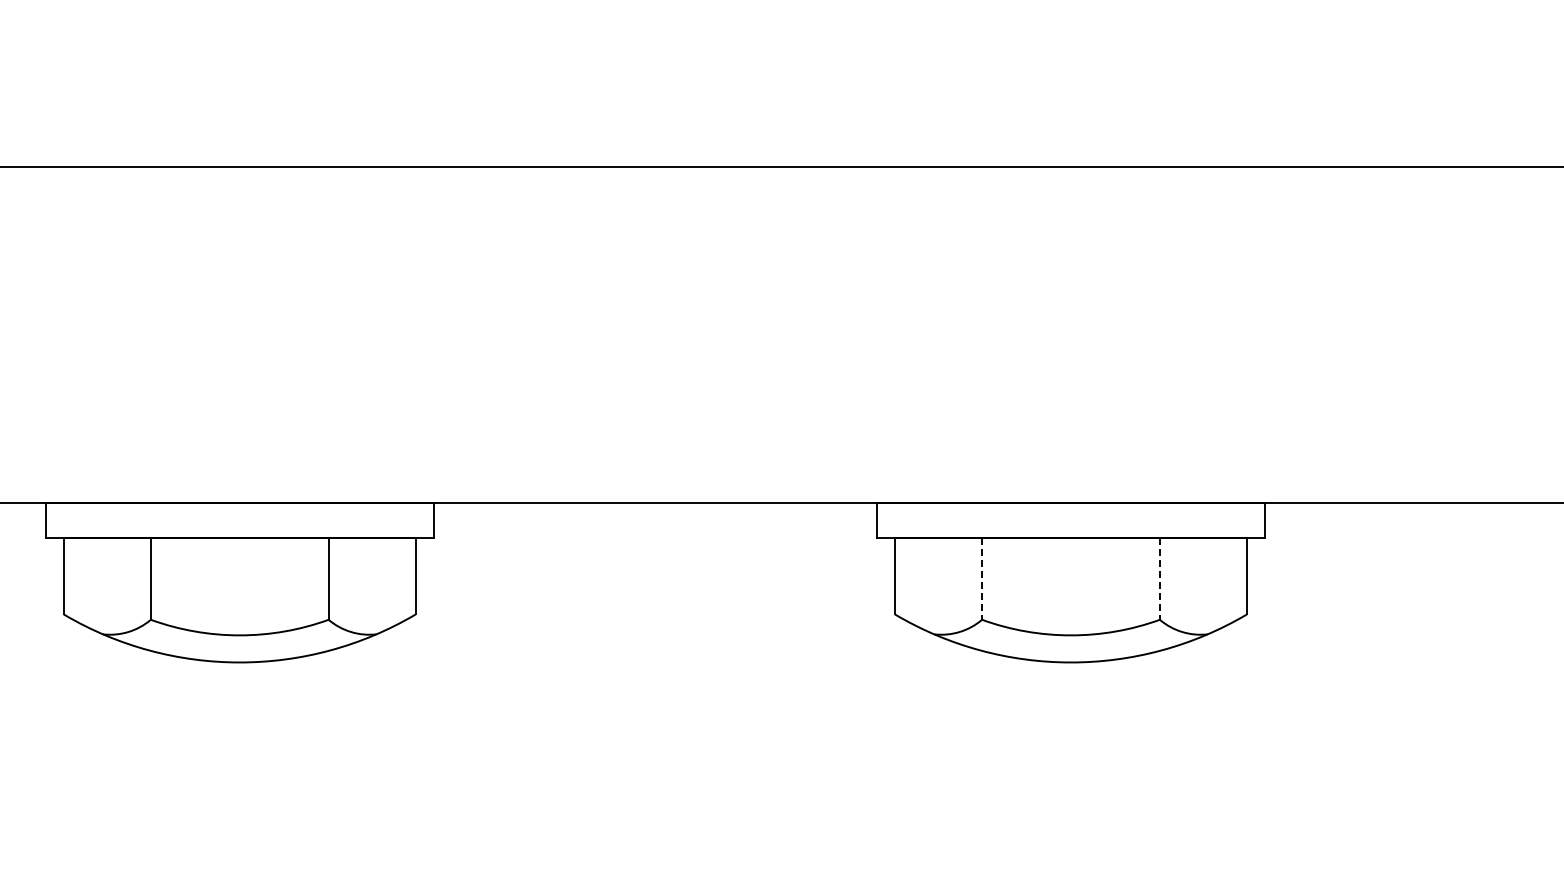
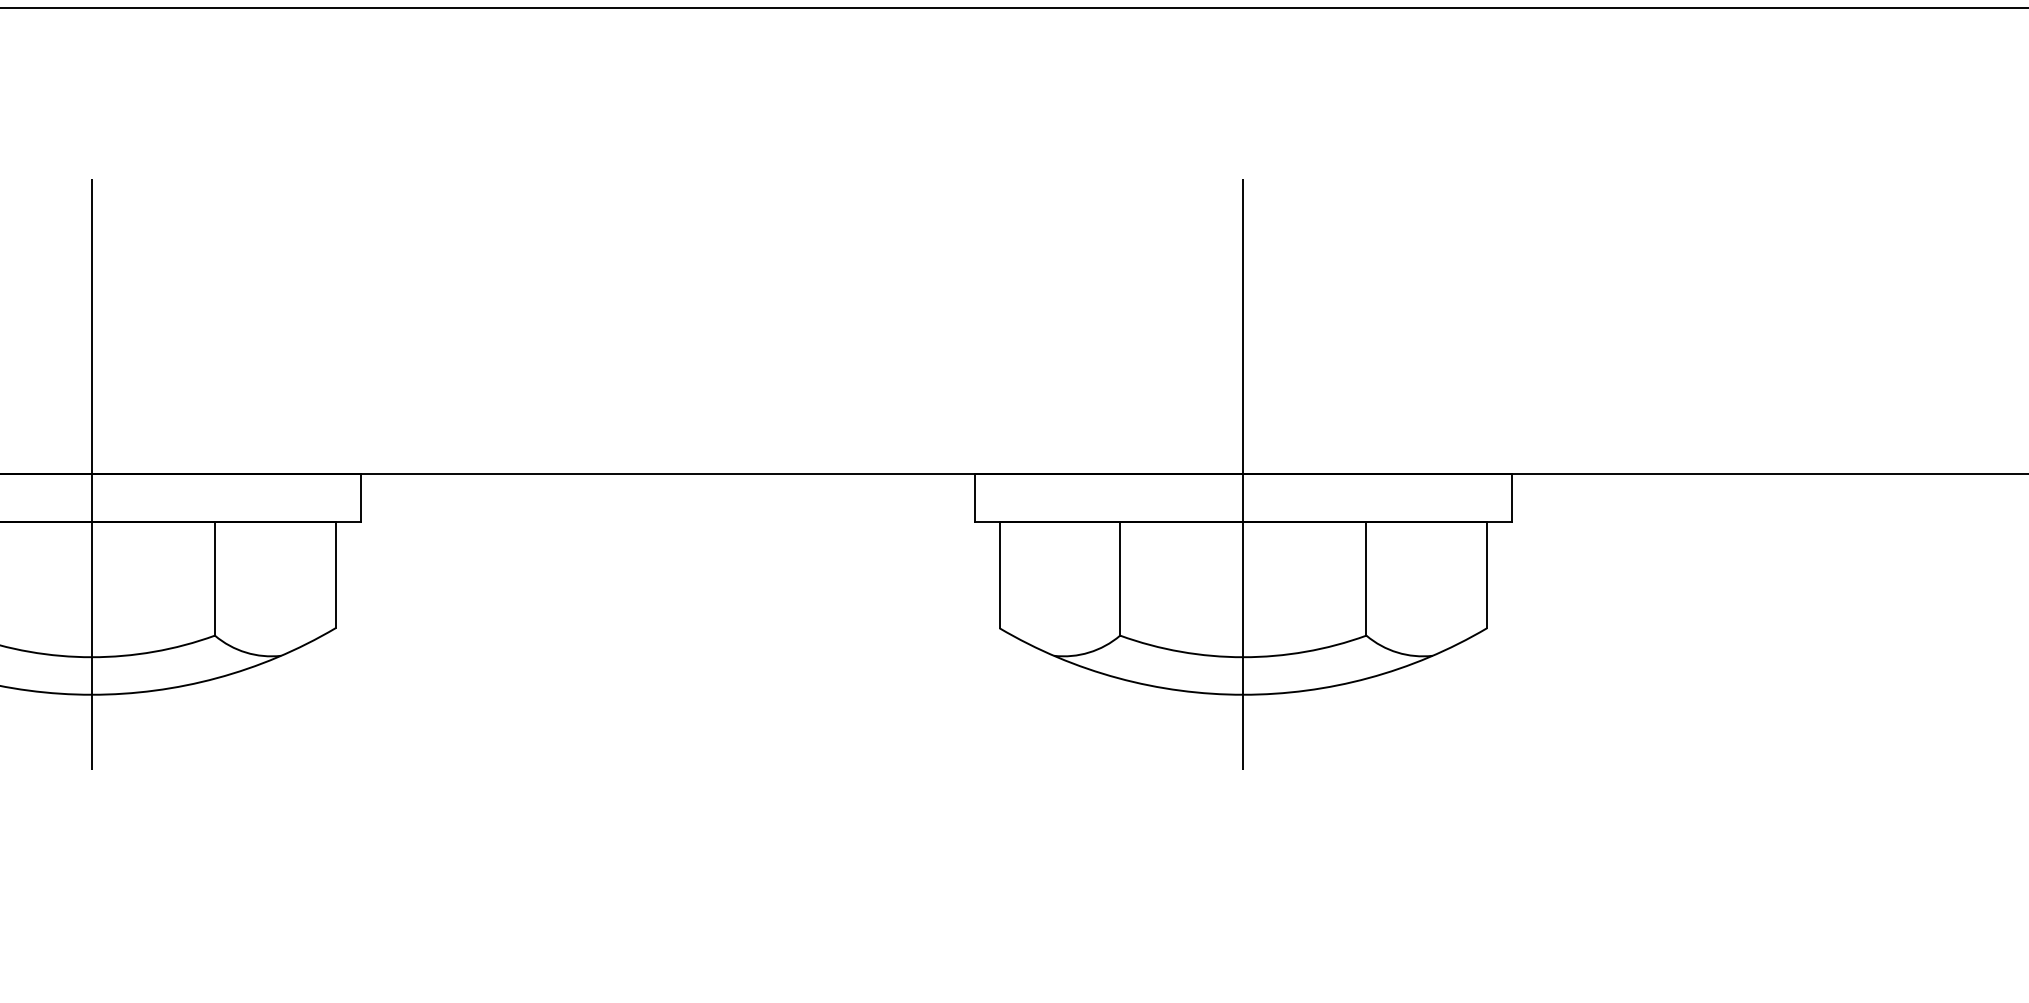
line: (239, 502) -> (91, 473), added
line: (1070, 502) -> (1242, 473), added
line: (982, 578) -> (1120, 578), dashed -> solid
line: (1159, 578) -> (1365, 578), dashed -> solid

